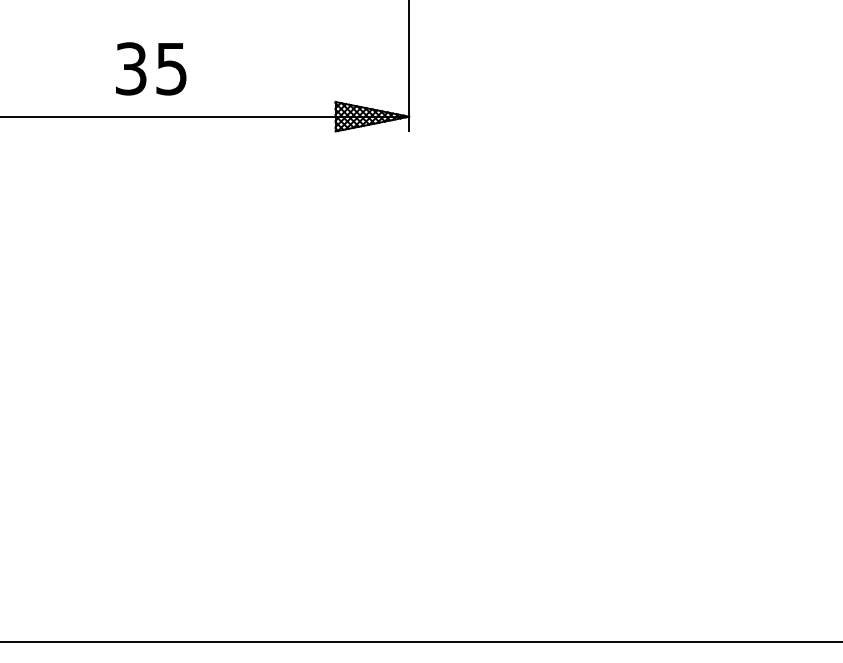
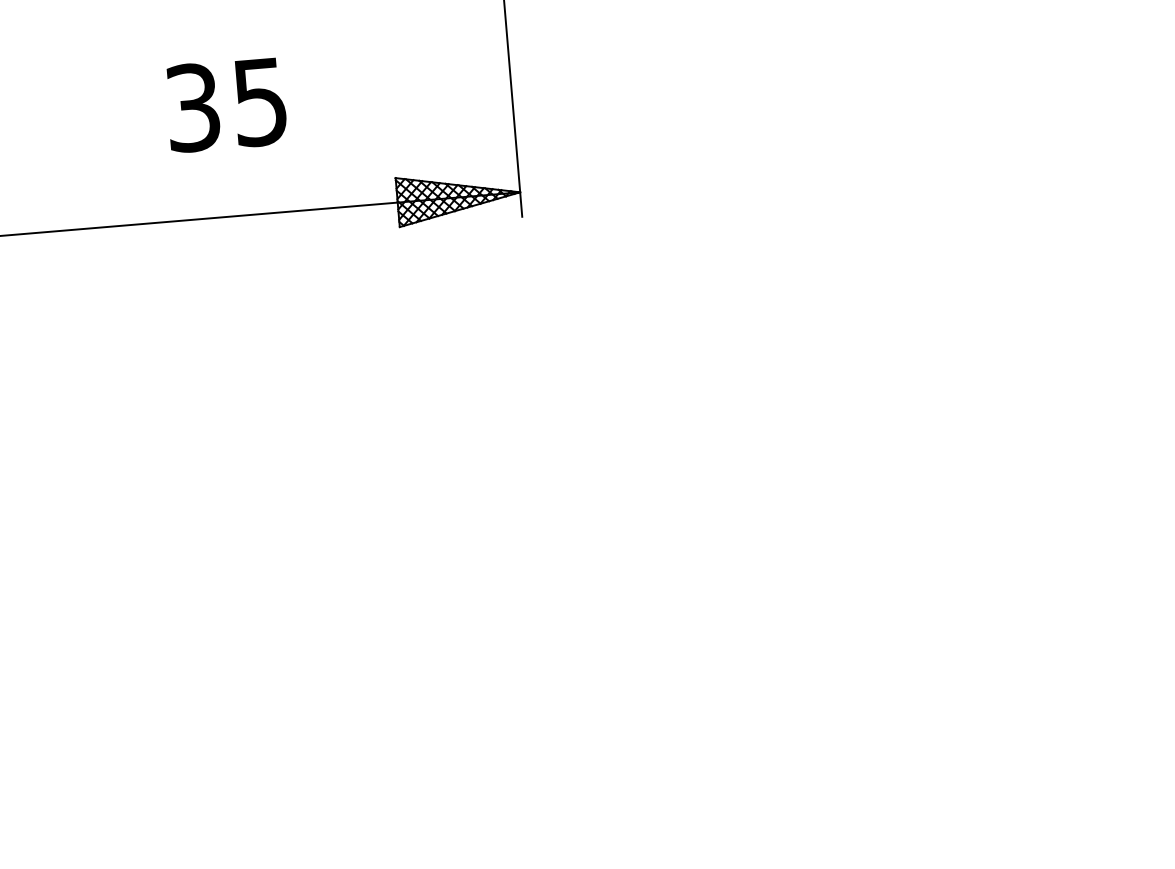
text: (151, 68) -> (226, 104), moved

